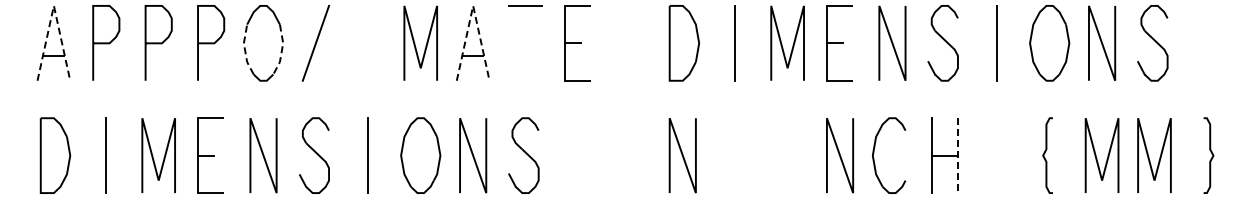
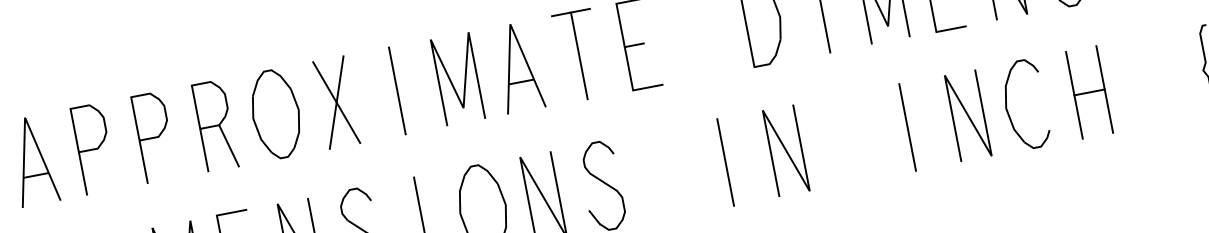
line: (53, 5) -> (24, 117), dashed -> solid
line: (473, 5) -> (510, 23), dashed -> solid
line: (315, 42) -> (335, 101), added
line: (368, 42) -> (397, 89), added
line: (525, 42) -> (579, 54), added
line: (245, 49) -> (256, 125), dashed -> solid
line: (281, 50) -> (298, 118), dashed -> solid
line: (219, 61) -> (229, 145), added
line: (630, 155) -> (725, 162), added
line: (787, 155) -> (907, 127), added
line: (957, 156) -> (1104, 90), dashed -> solid

